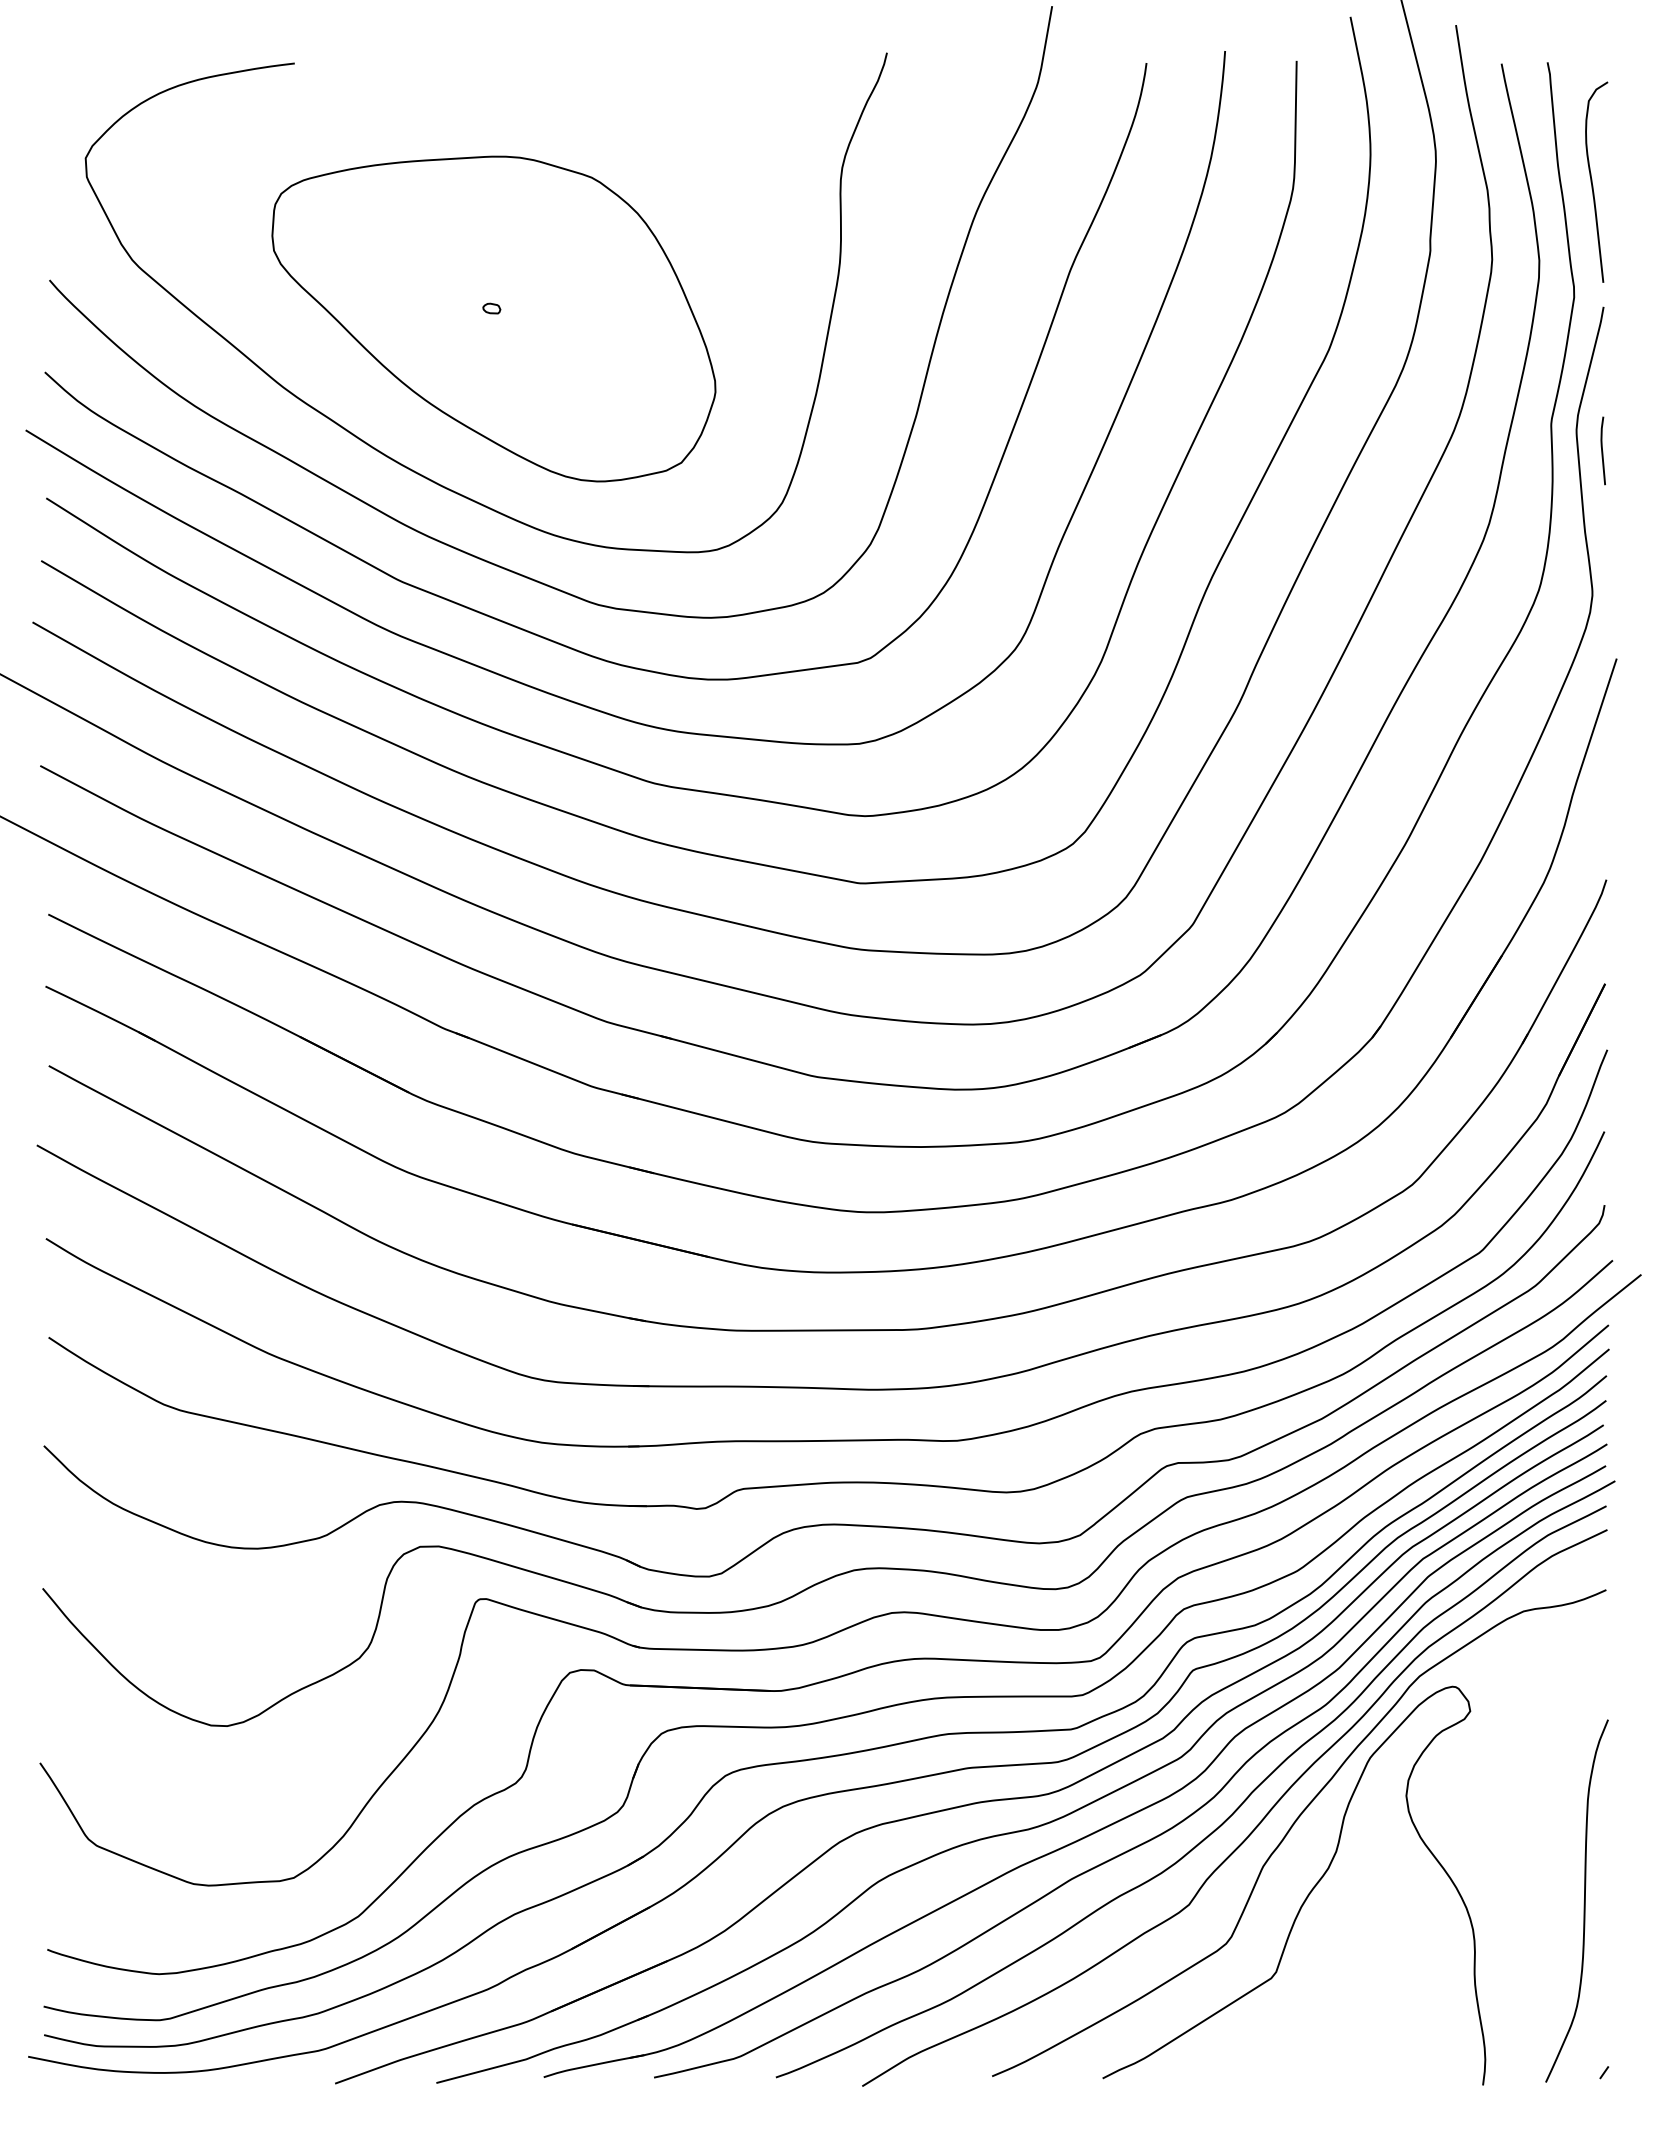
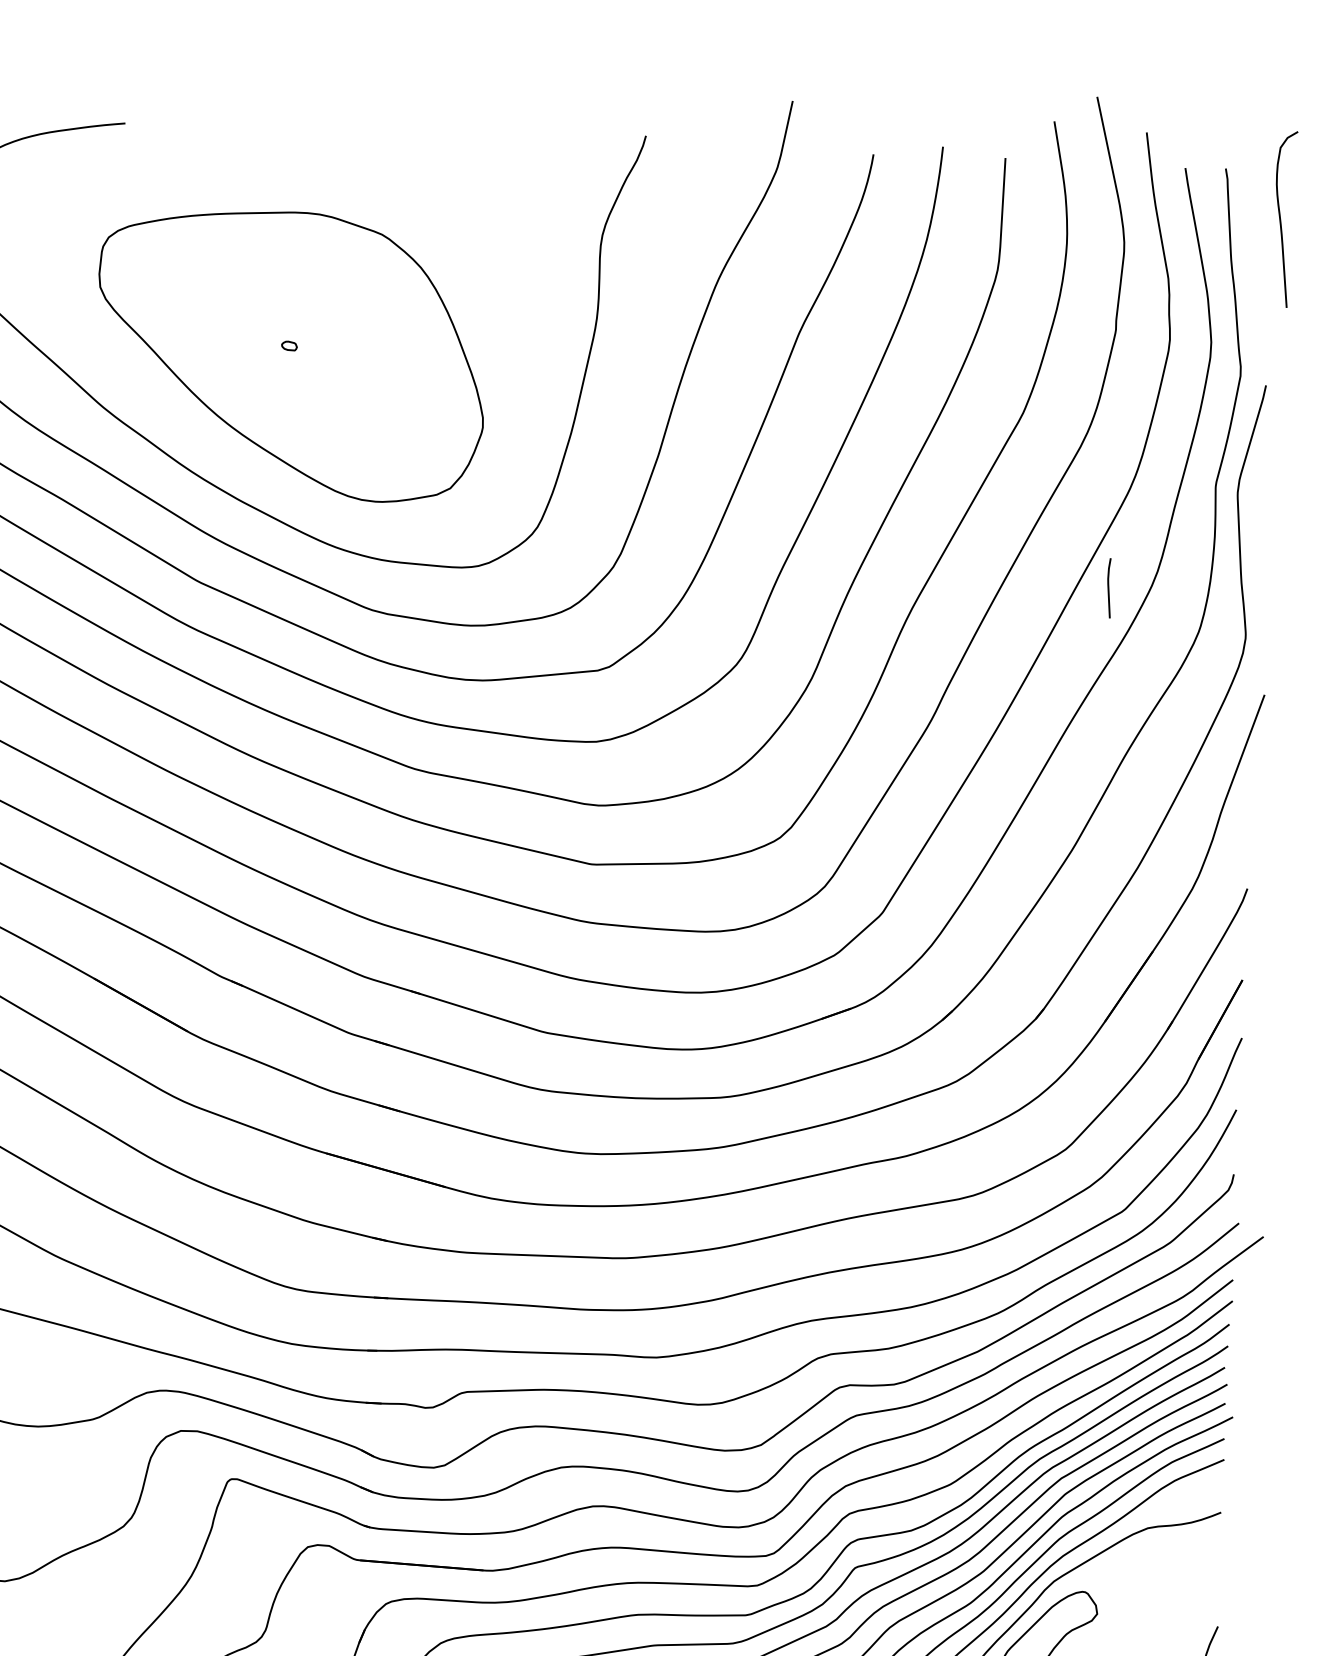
curve: (1592, 181) -> (1280, 218), moved
line: (1602, 450) -> (1108, 587), moved

